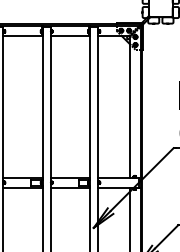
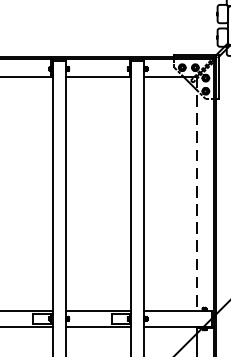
line: (129, 107) -> (195, 194), solid -> dashed

